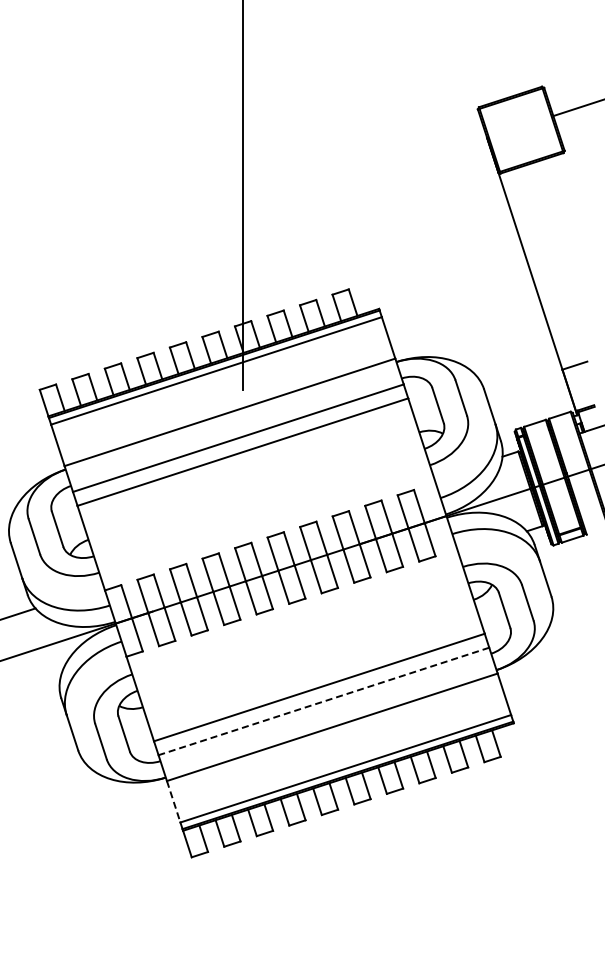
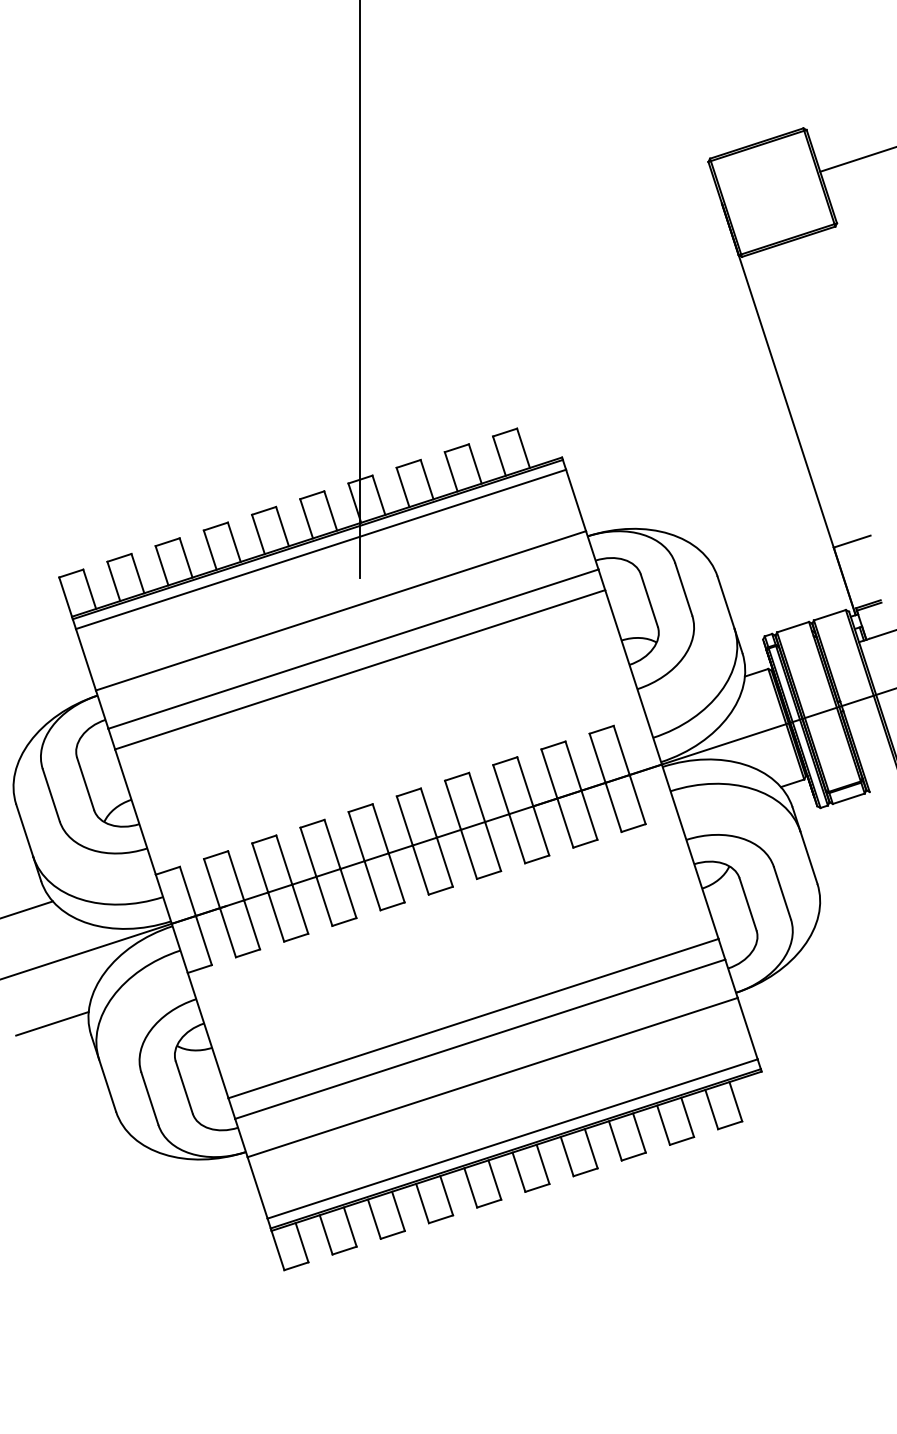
line: (34, 690) -> (51, 1023), added
line: (323, 701) -> (479, 1039), dashed -> solid
line: (173, 801) -> (257, 1187), dashed -> solid

